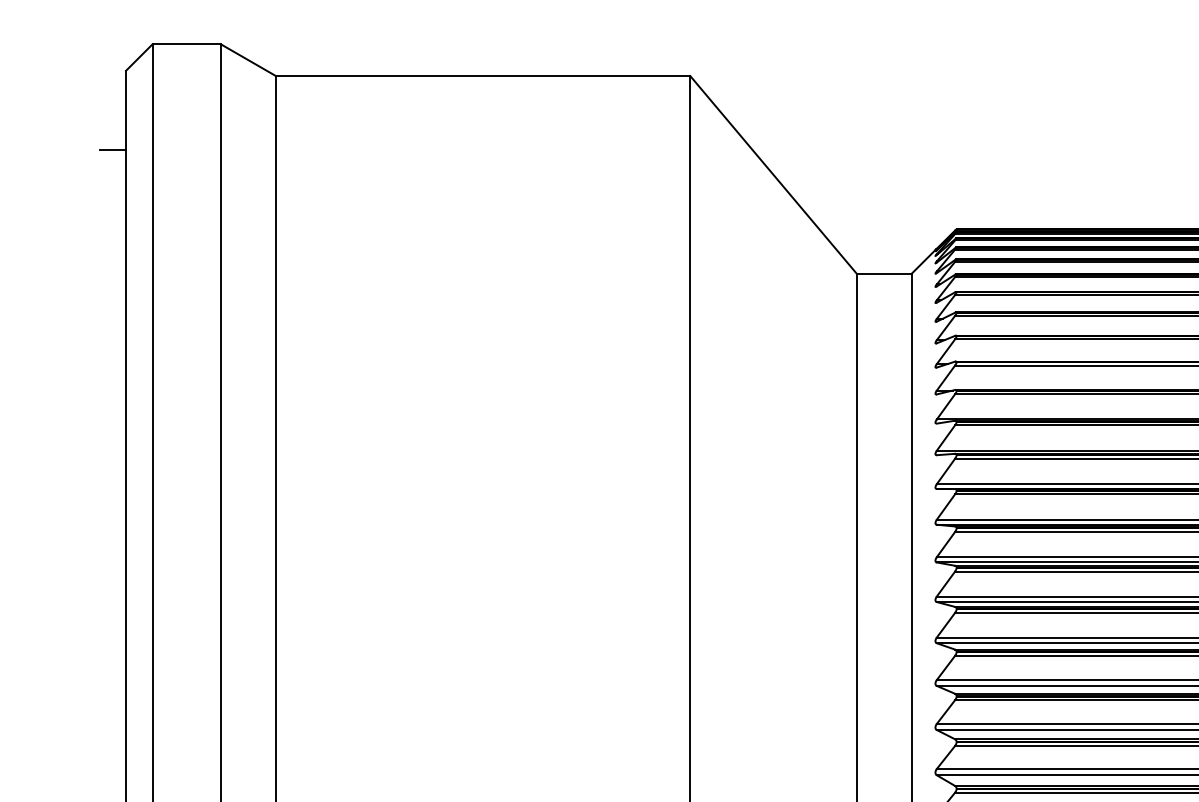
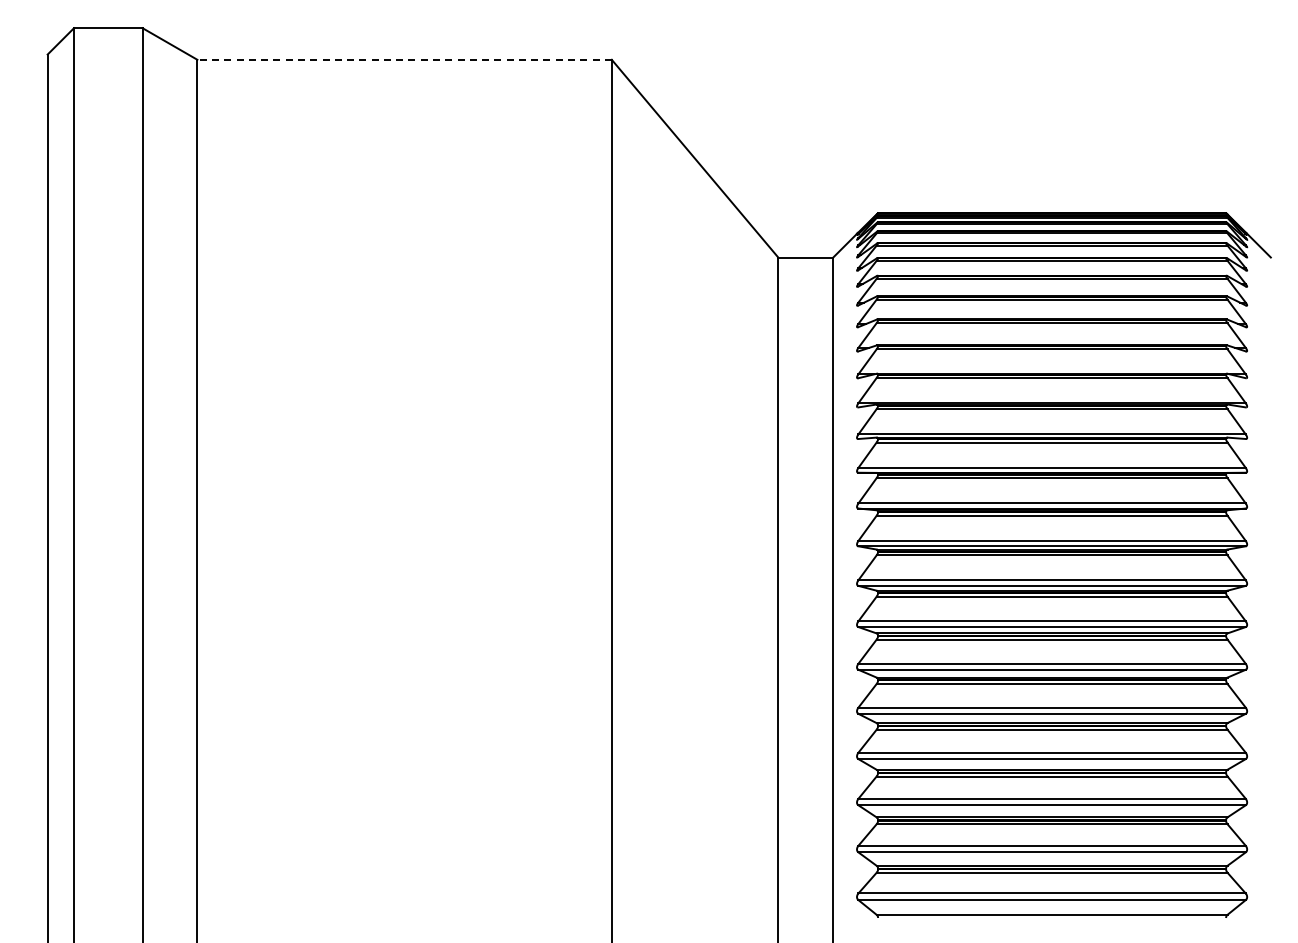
line: (482, 75) -> (404, 59), solid -> dashed
line: (112, 149) -> (34, 133), removed

